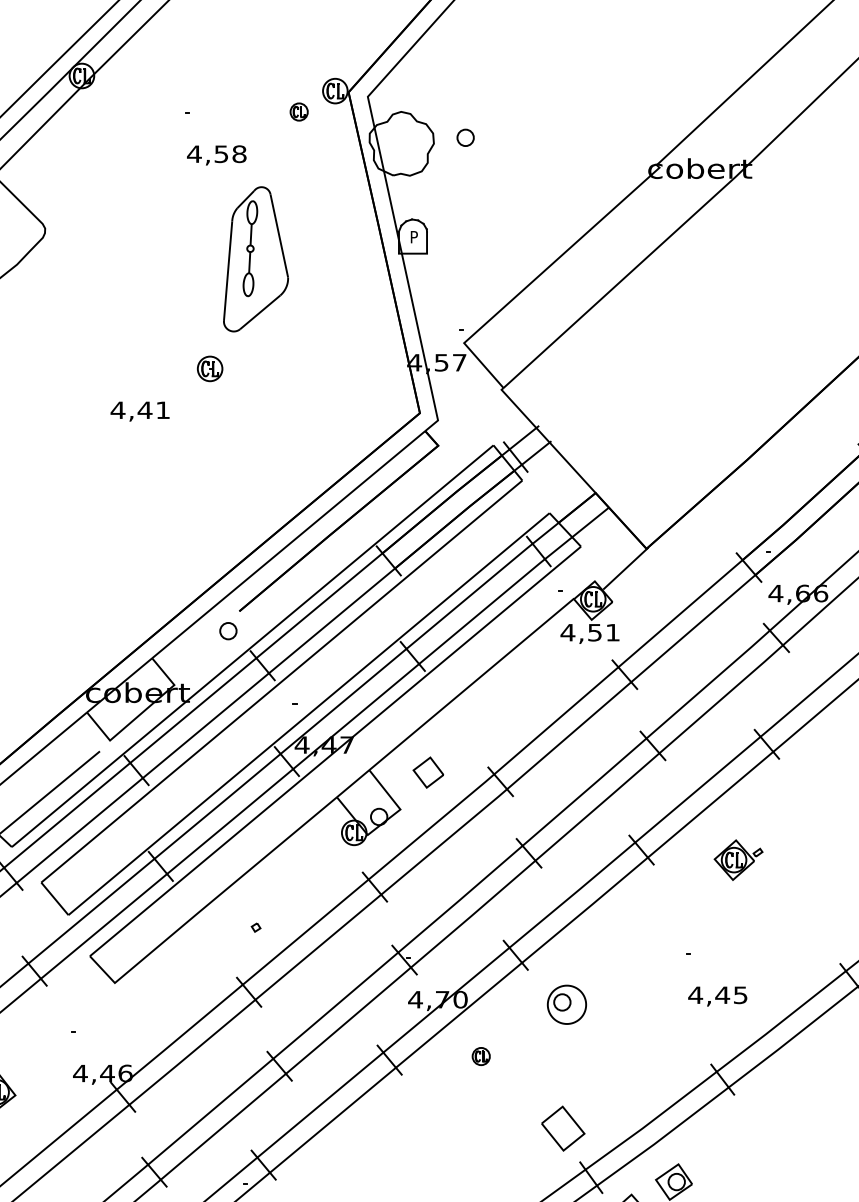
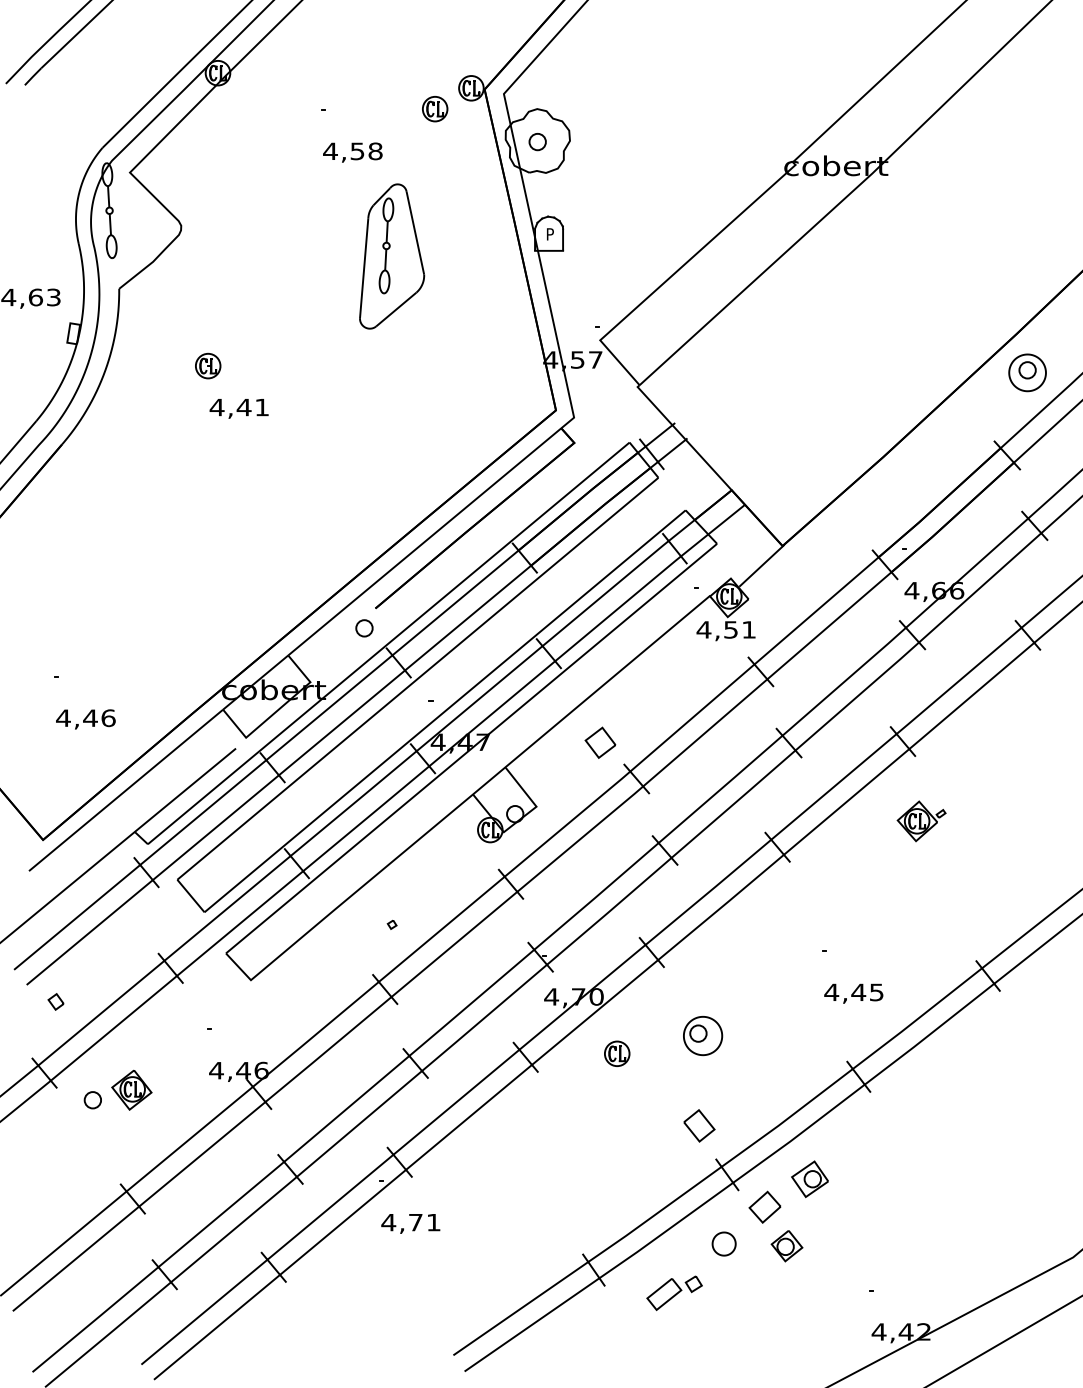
part: (299, 112) -> (435, 109), size x1.43
part: (465, 138) -> (537, 142), moved
part: (210, 368) -> (208, 365), moved
text: (139, 411) -> (238, 408), moved
part: (428, 772) -> (600, 742), moved
part: (738, 860) -> (921, 821), moved
part: (567, 1005) -> (703, 1036), moved
part: (481, 1056) -> (617, 1053), size x1.43
part: (563, 1128) -> (699, 1125), size x0.71

